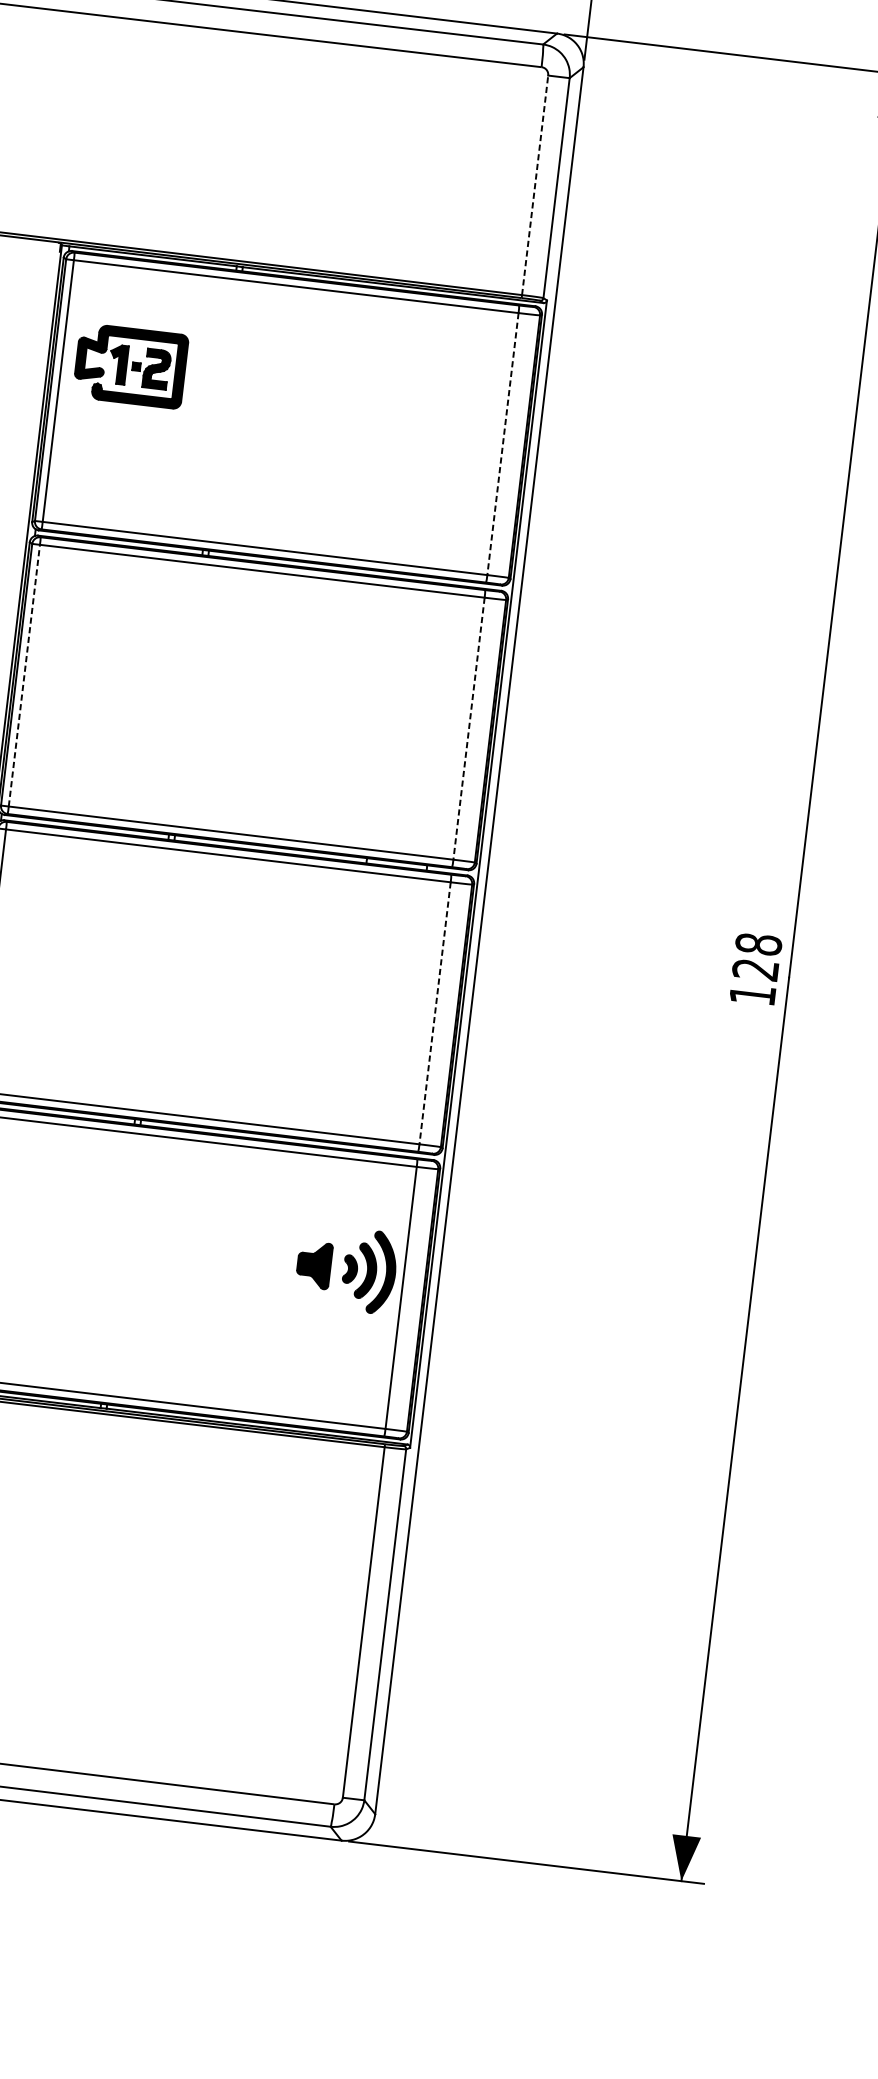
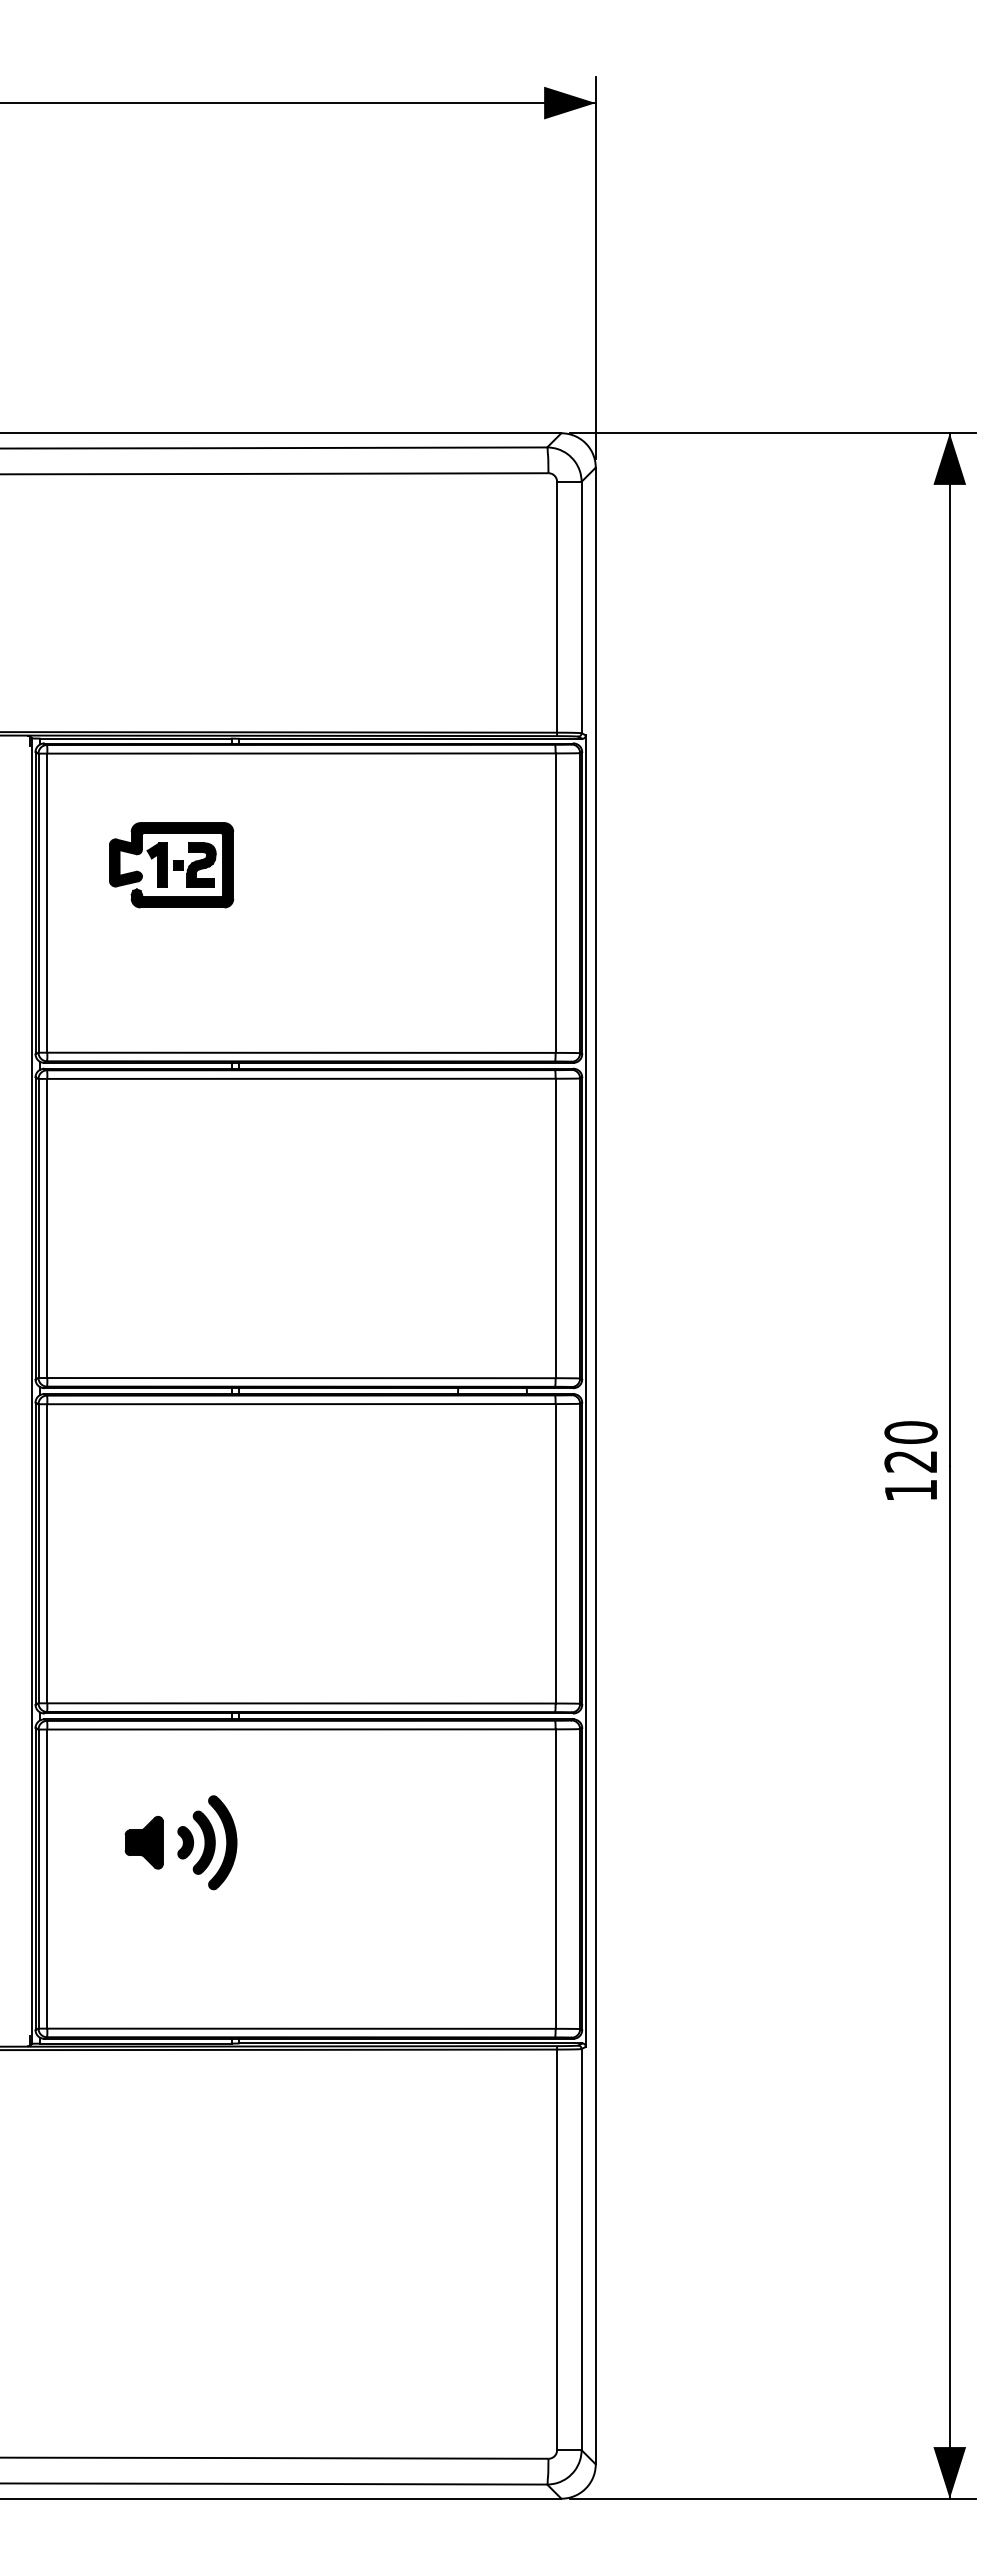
line: (535, 184) -> (557, 606), dashed -> solid
part: (130, 366) -> (171, 865), moved
line: (502, 444) -> (555, 903), dashed -> solid
line: (24, 675) -> (47, 1228), dashed -> solid
line: (468, 728) -> (555, 1228), dashed -> solid
text: (758, 944) -> (910, 1432), 128 -> 120
line: (435, 1013) -> (555, 1553), dashed -> solid
part: (345, 1268) -> (180, 1842), moved

